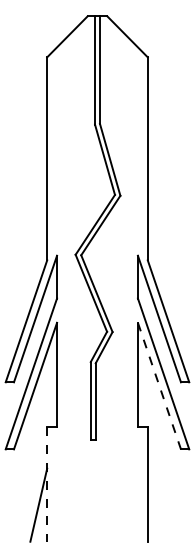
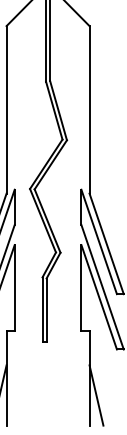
line: (159, 386) -> (99, 297), dashed -> solid
line: (47, 484) -> (6, 378), dashed -> solid
line: (155, 504) -> (95, 394), added

